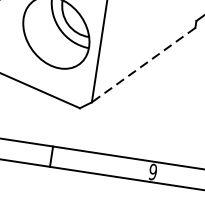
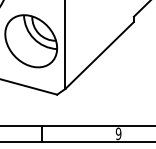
line: (143, 65) -> (99, 55), dashed -> solid

